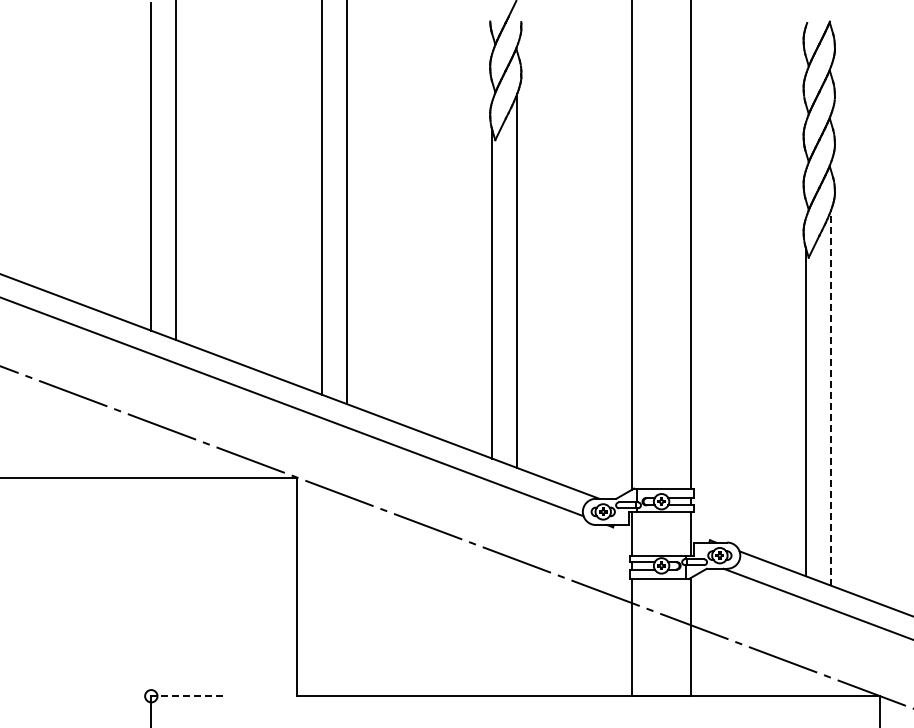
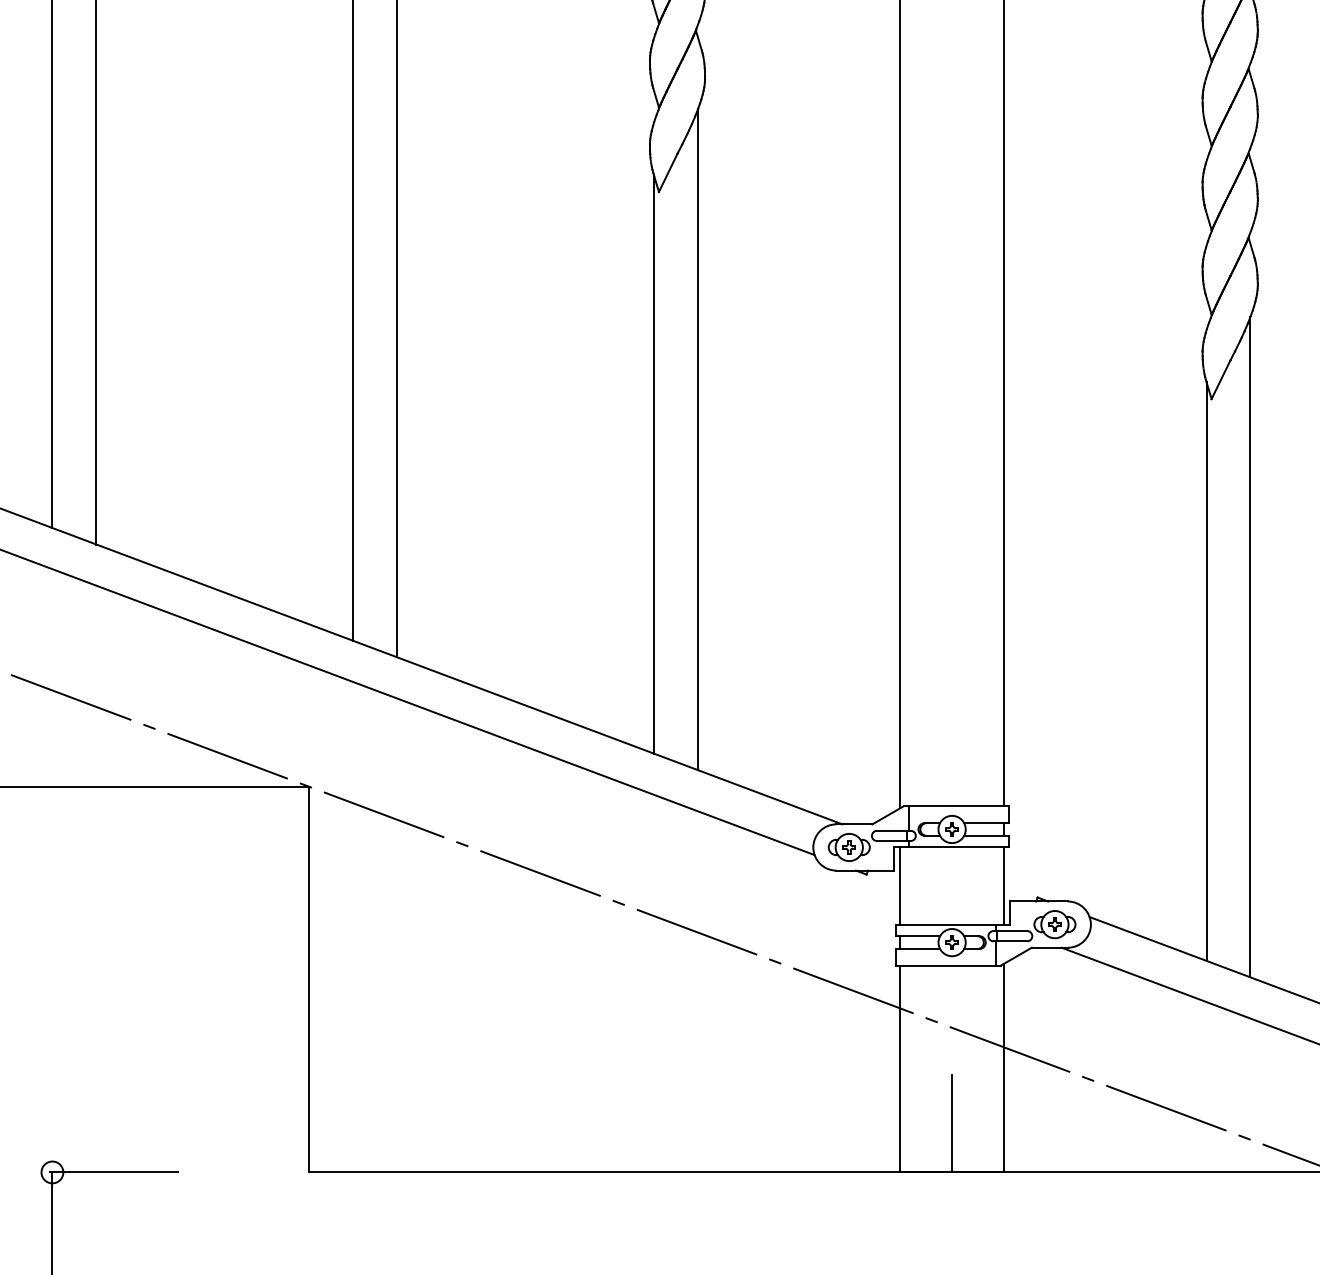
line: (830, 397) -> (1249, 645), dashed -> solid
line: (661, 668) -> (951, 1123), added
line: (185, 696) -> (112, 1172), dashed -> solid

